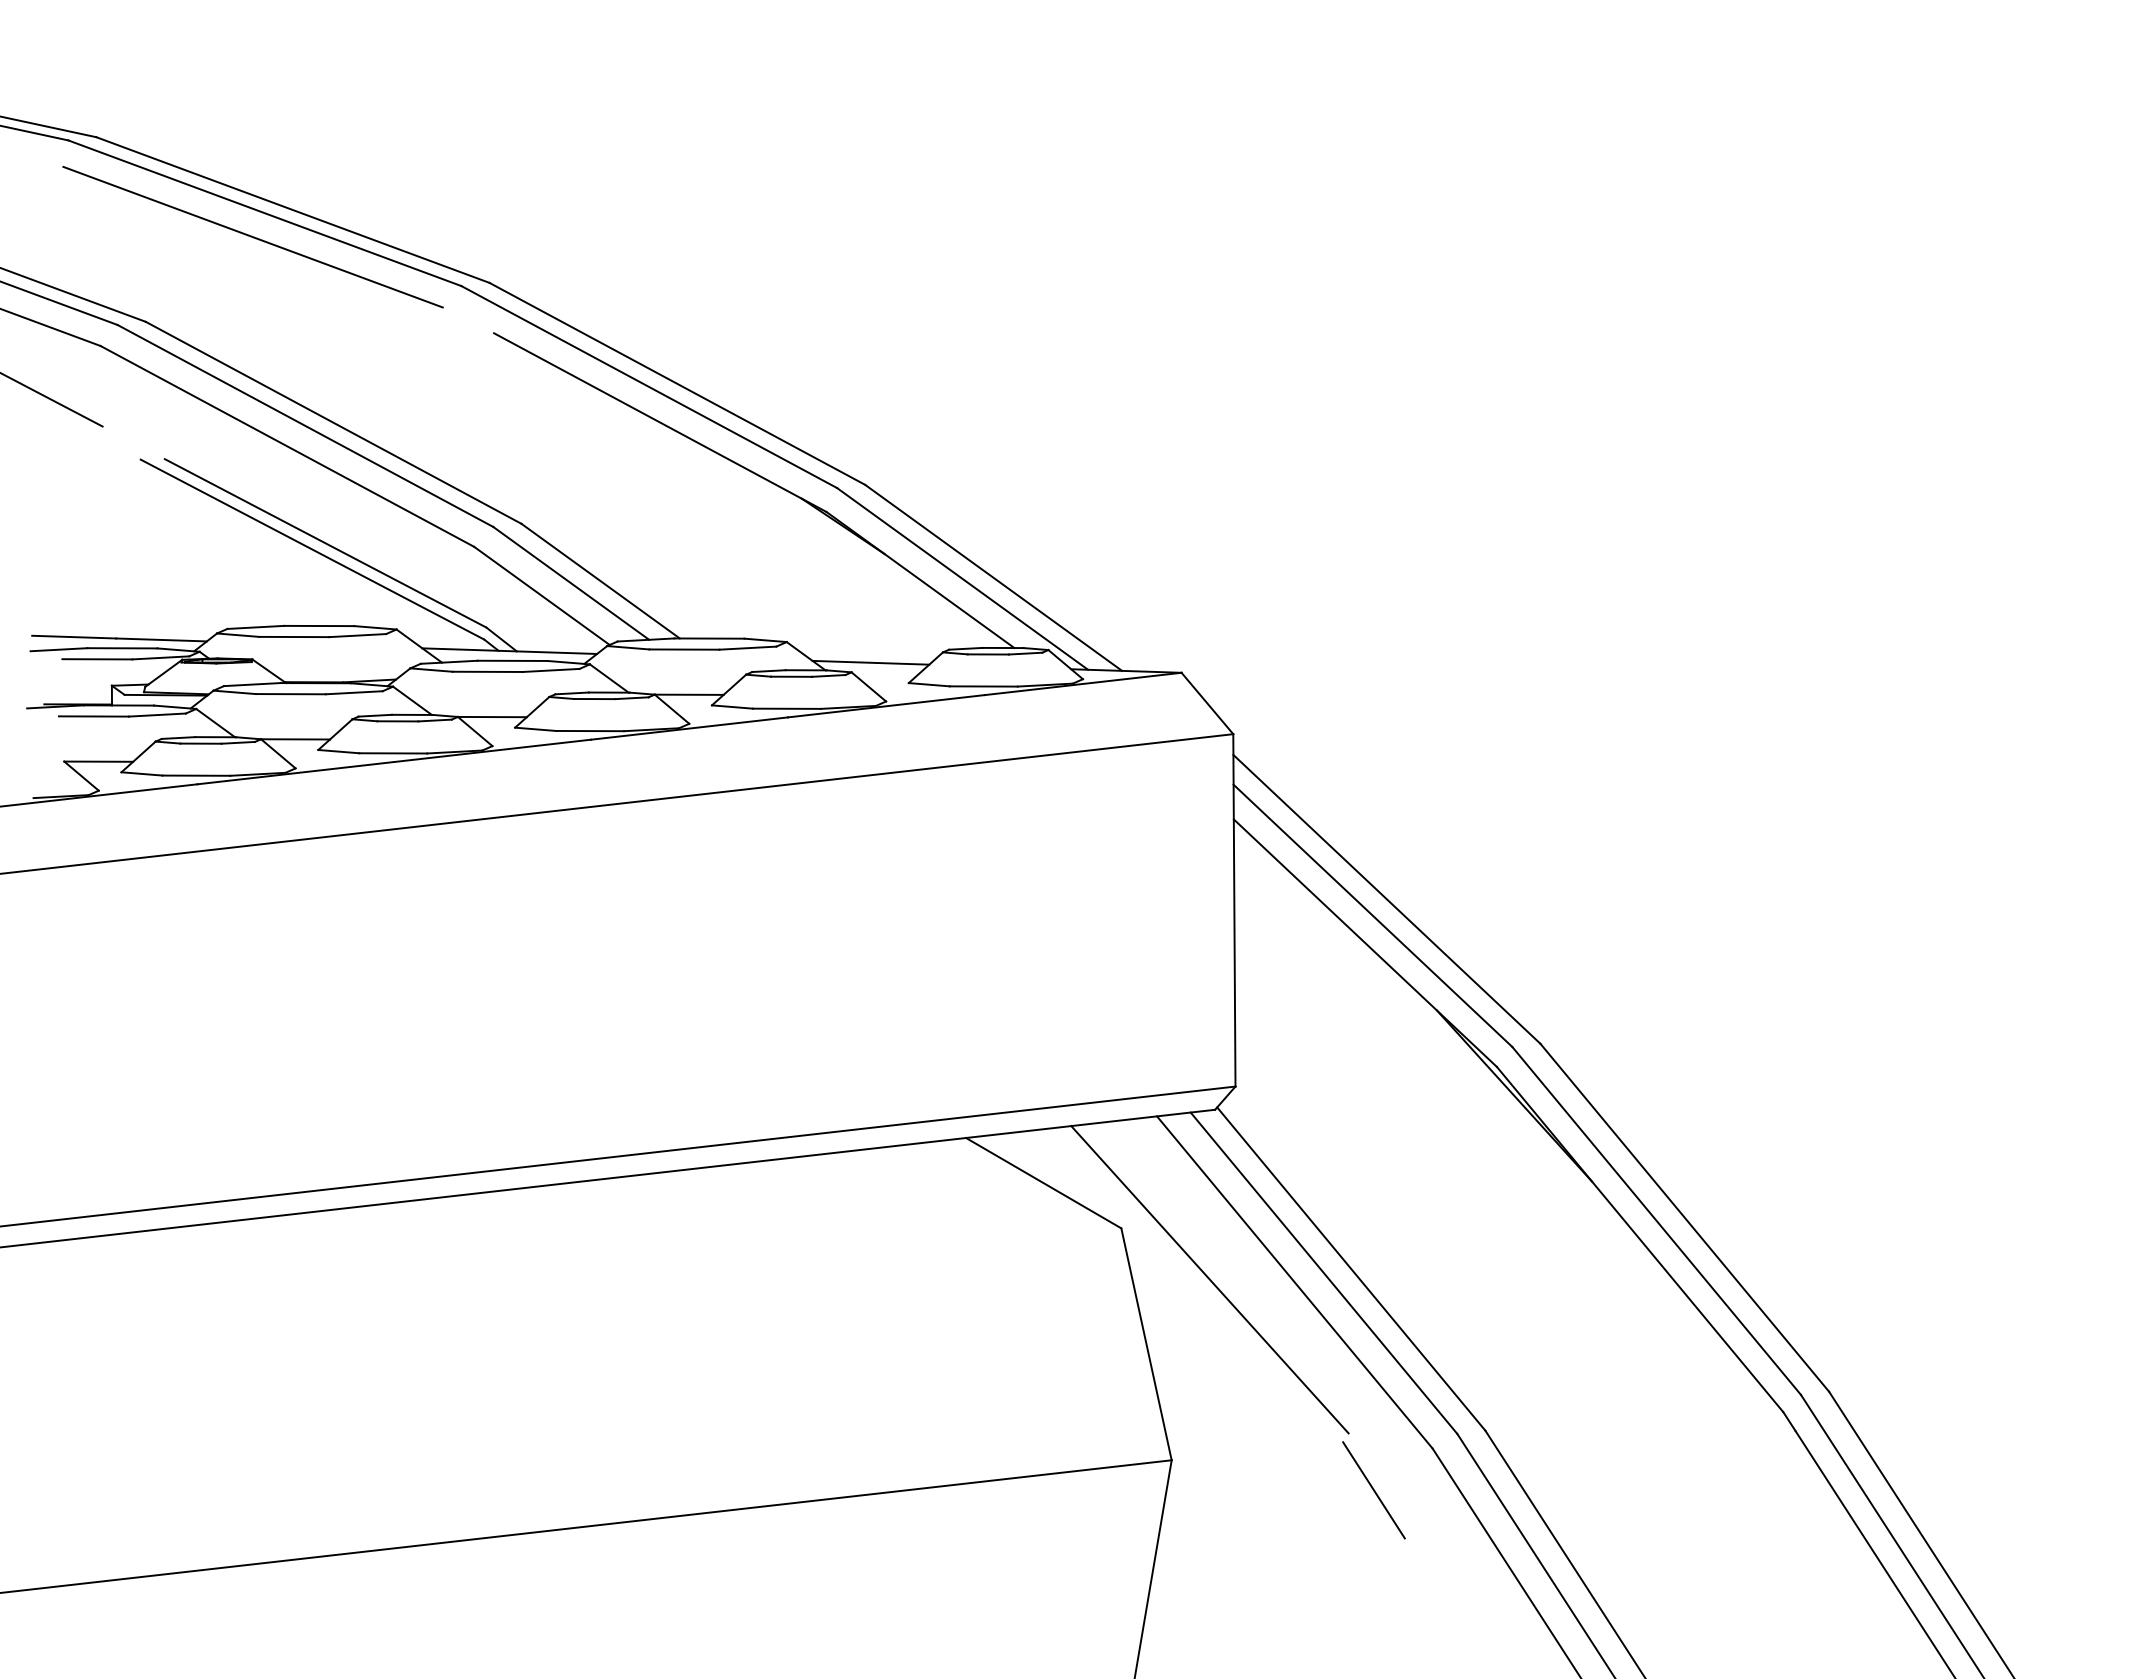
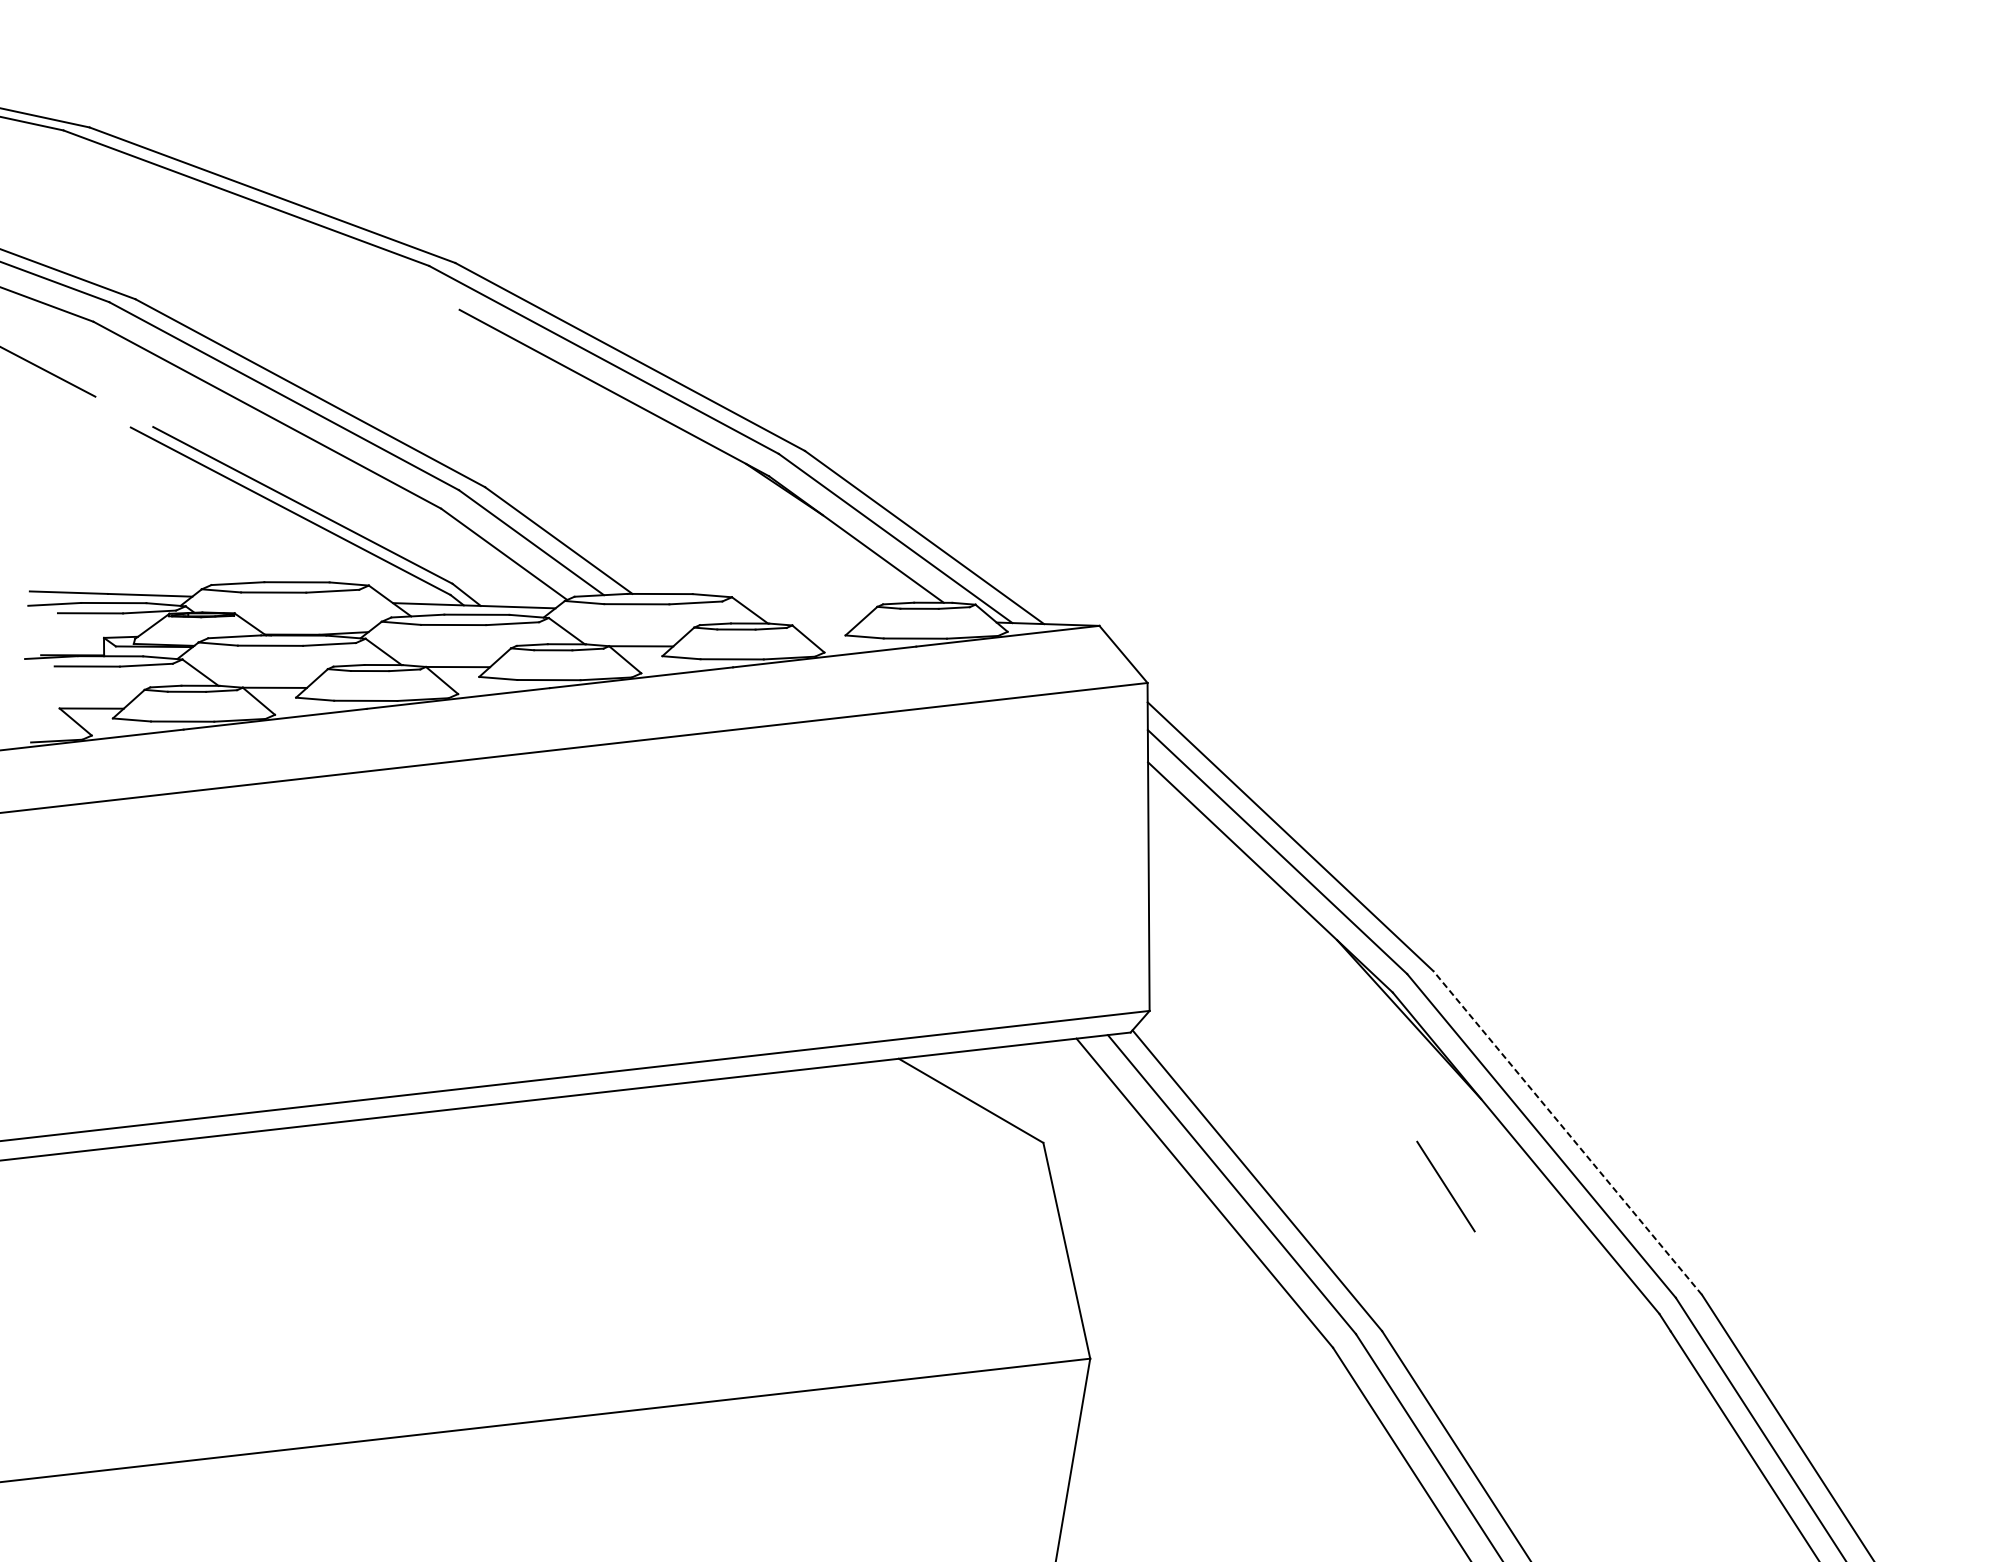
line: (252, 237) -> (234, 220), removed
line: (870, 662) -> (809, 616), removed
line: (1684, 1217) -> (1567, 1132), solid -> dashed
line: (1209, 1279) -> (1125, 1190), removed
line: (1373, 1490) -> (1445, 1186), moved

